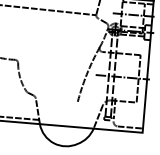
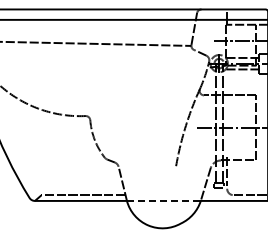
line: (66, 126) -> (163, 200), solid -> dashed

